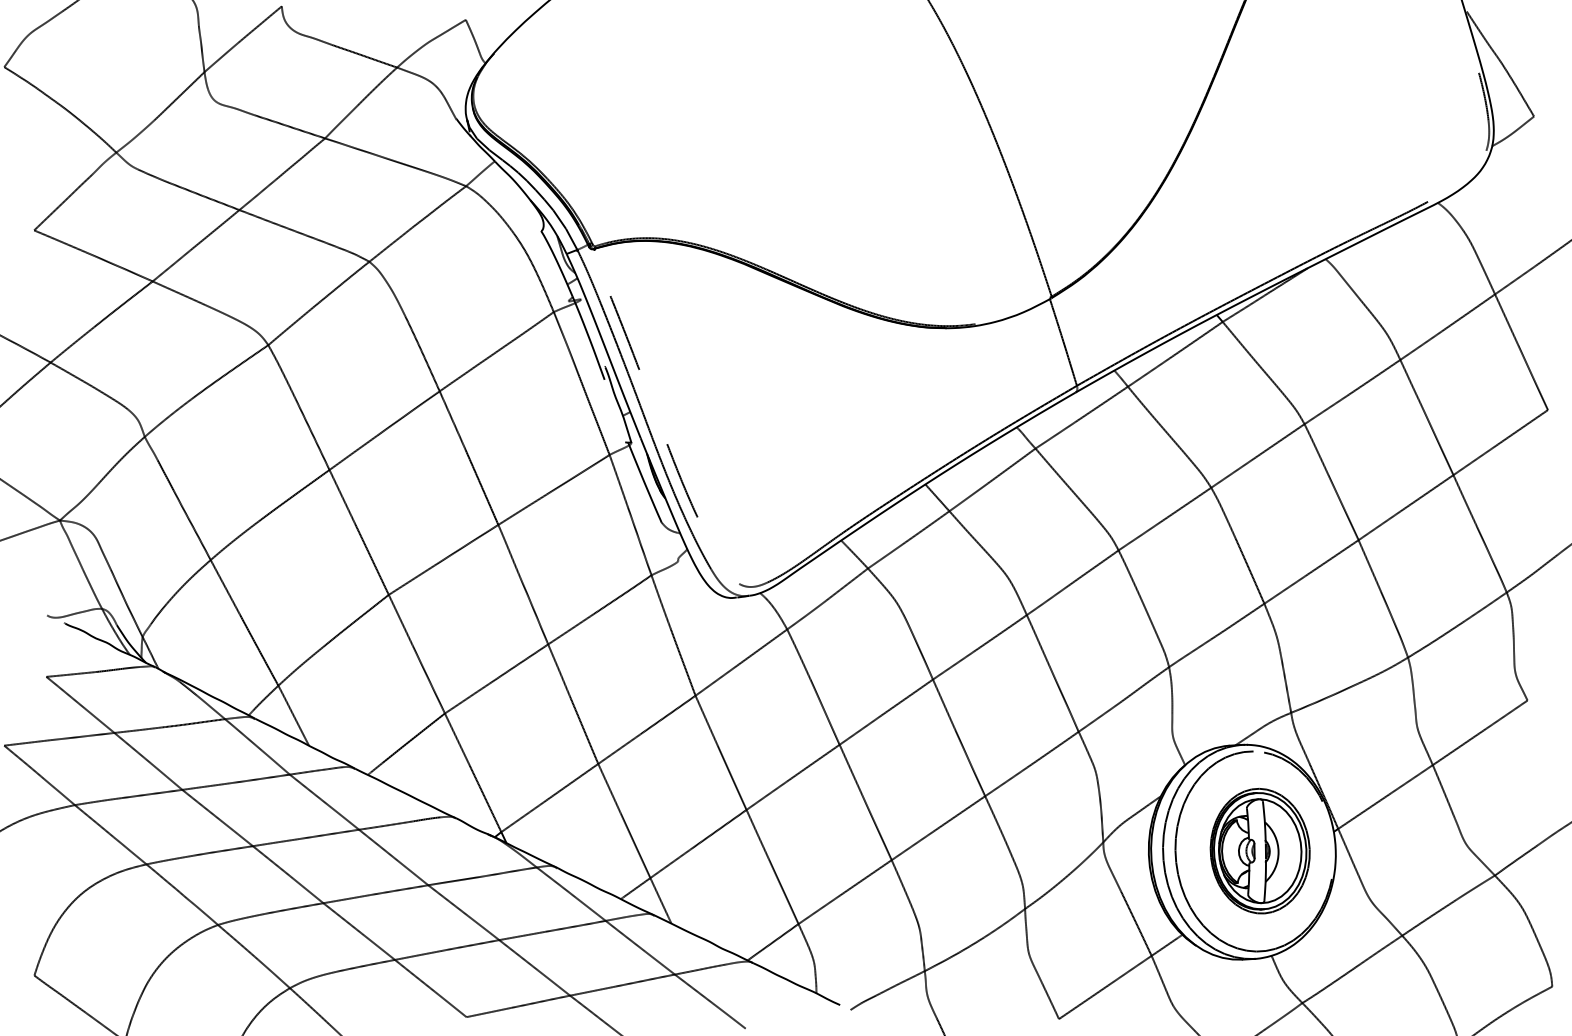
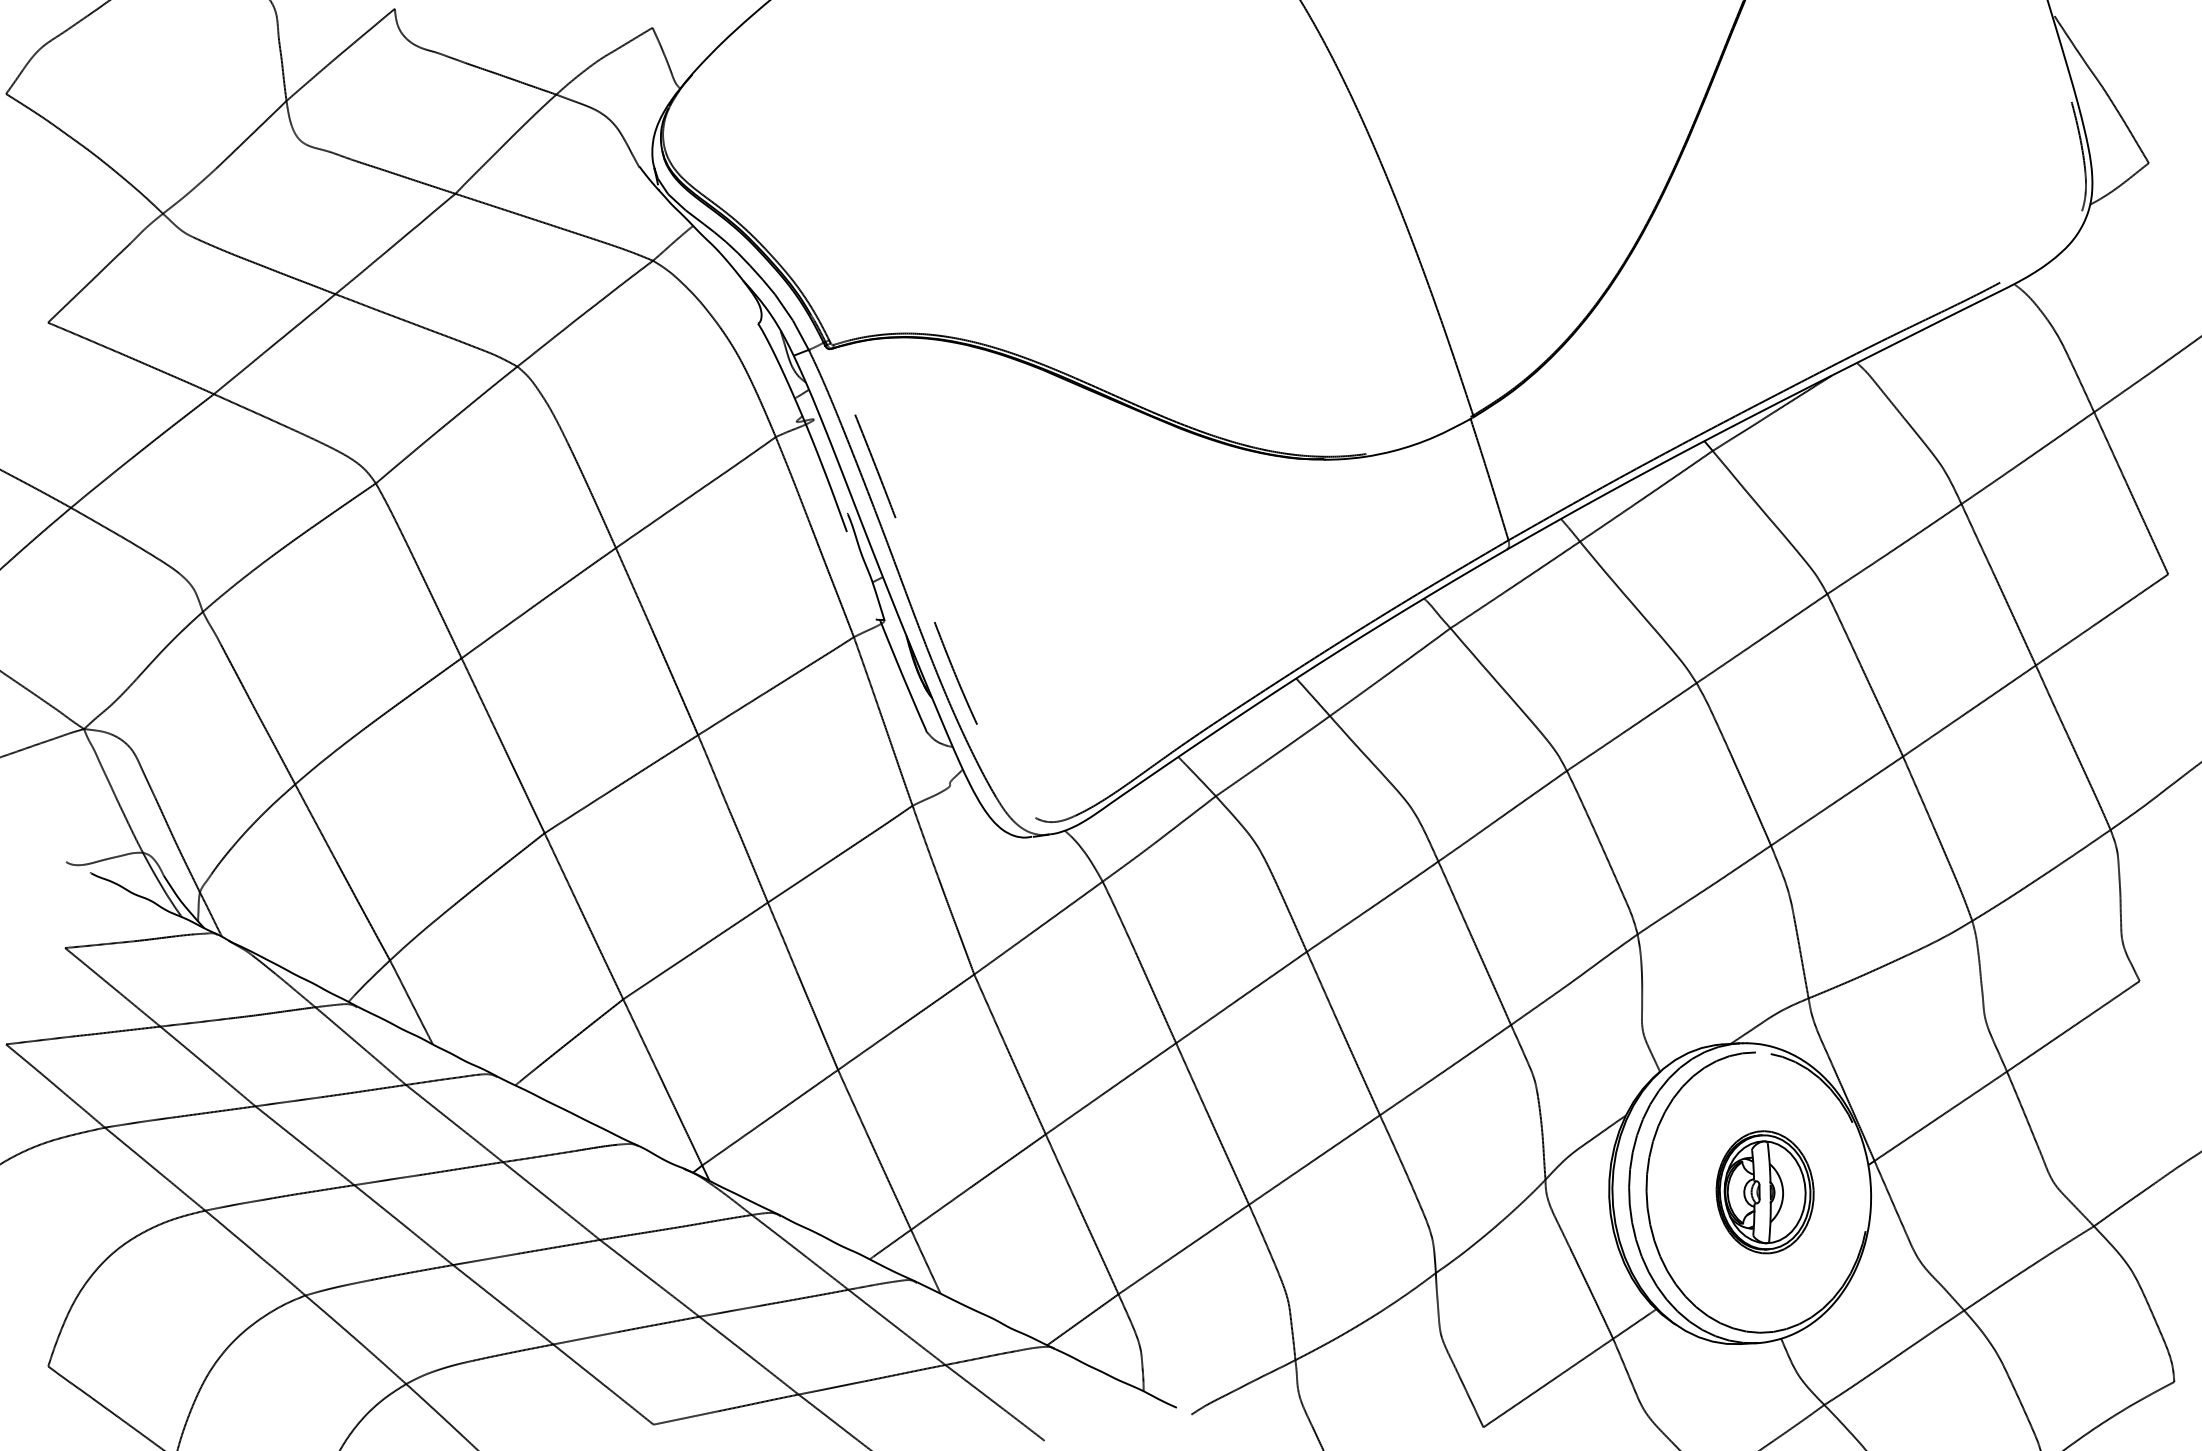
part: (1259, 851) -> (1764, 1192), size x0.7

